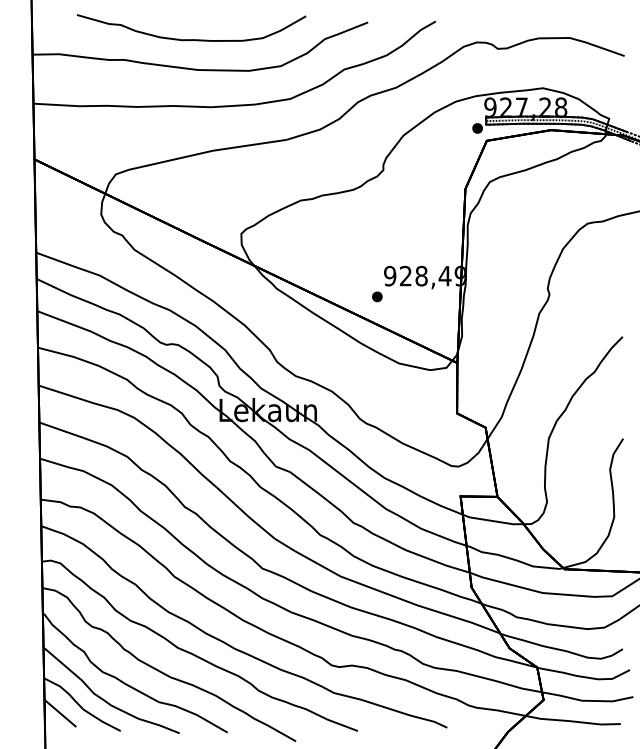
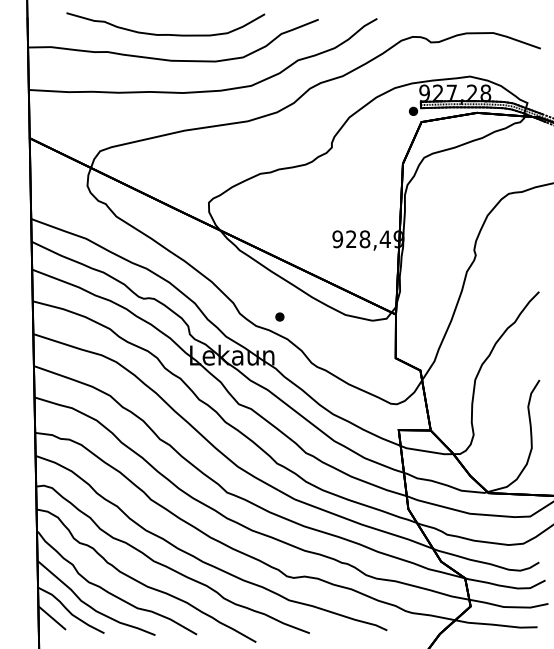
part: (377, 296) -> (280, 316), moved

